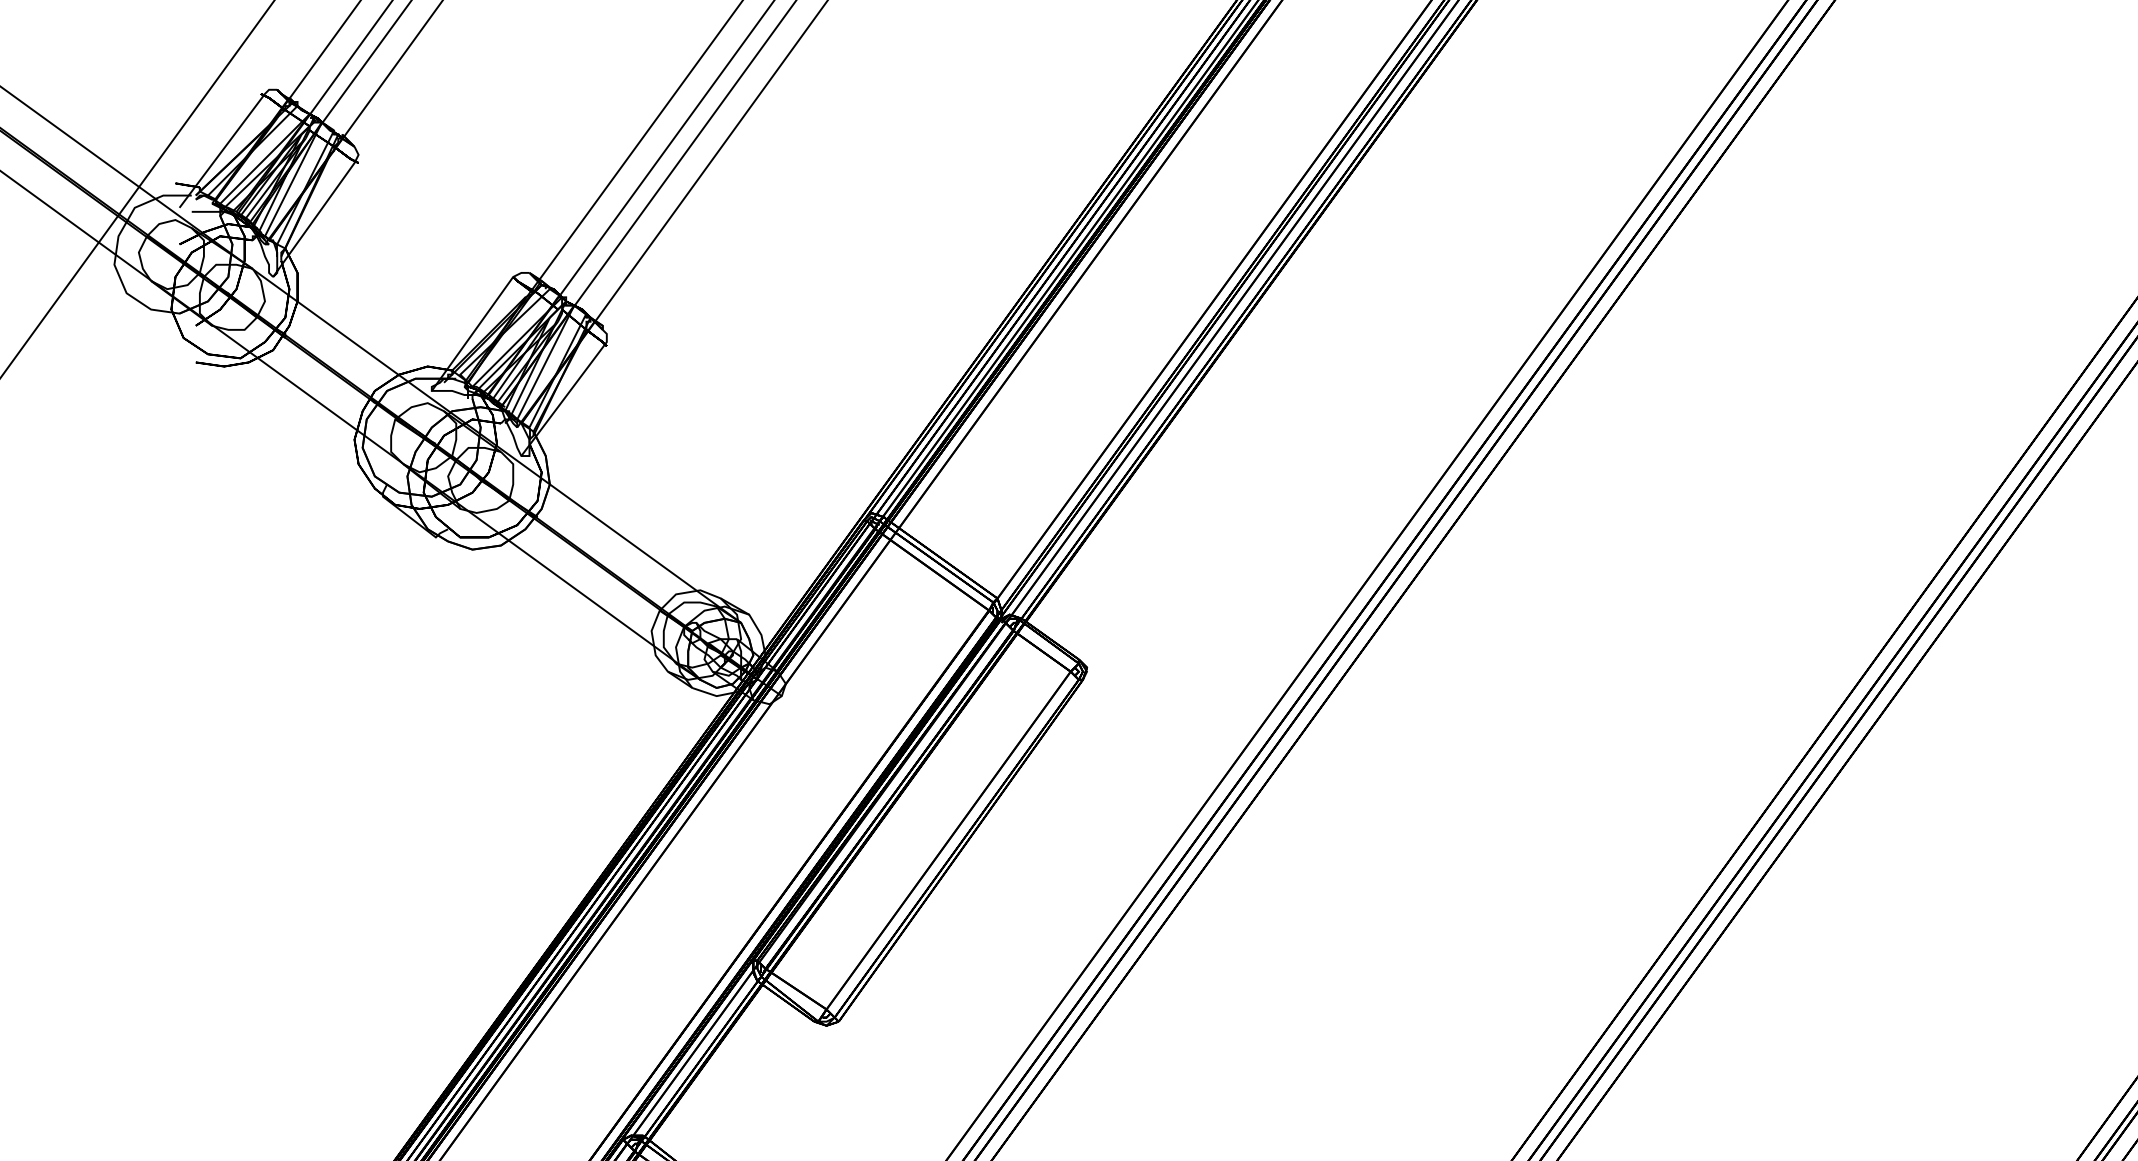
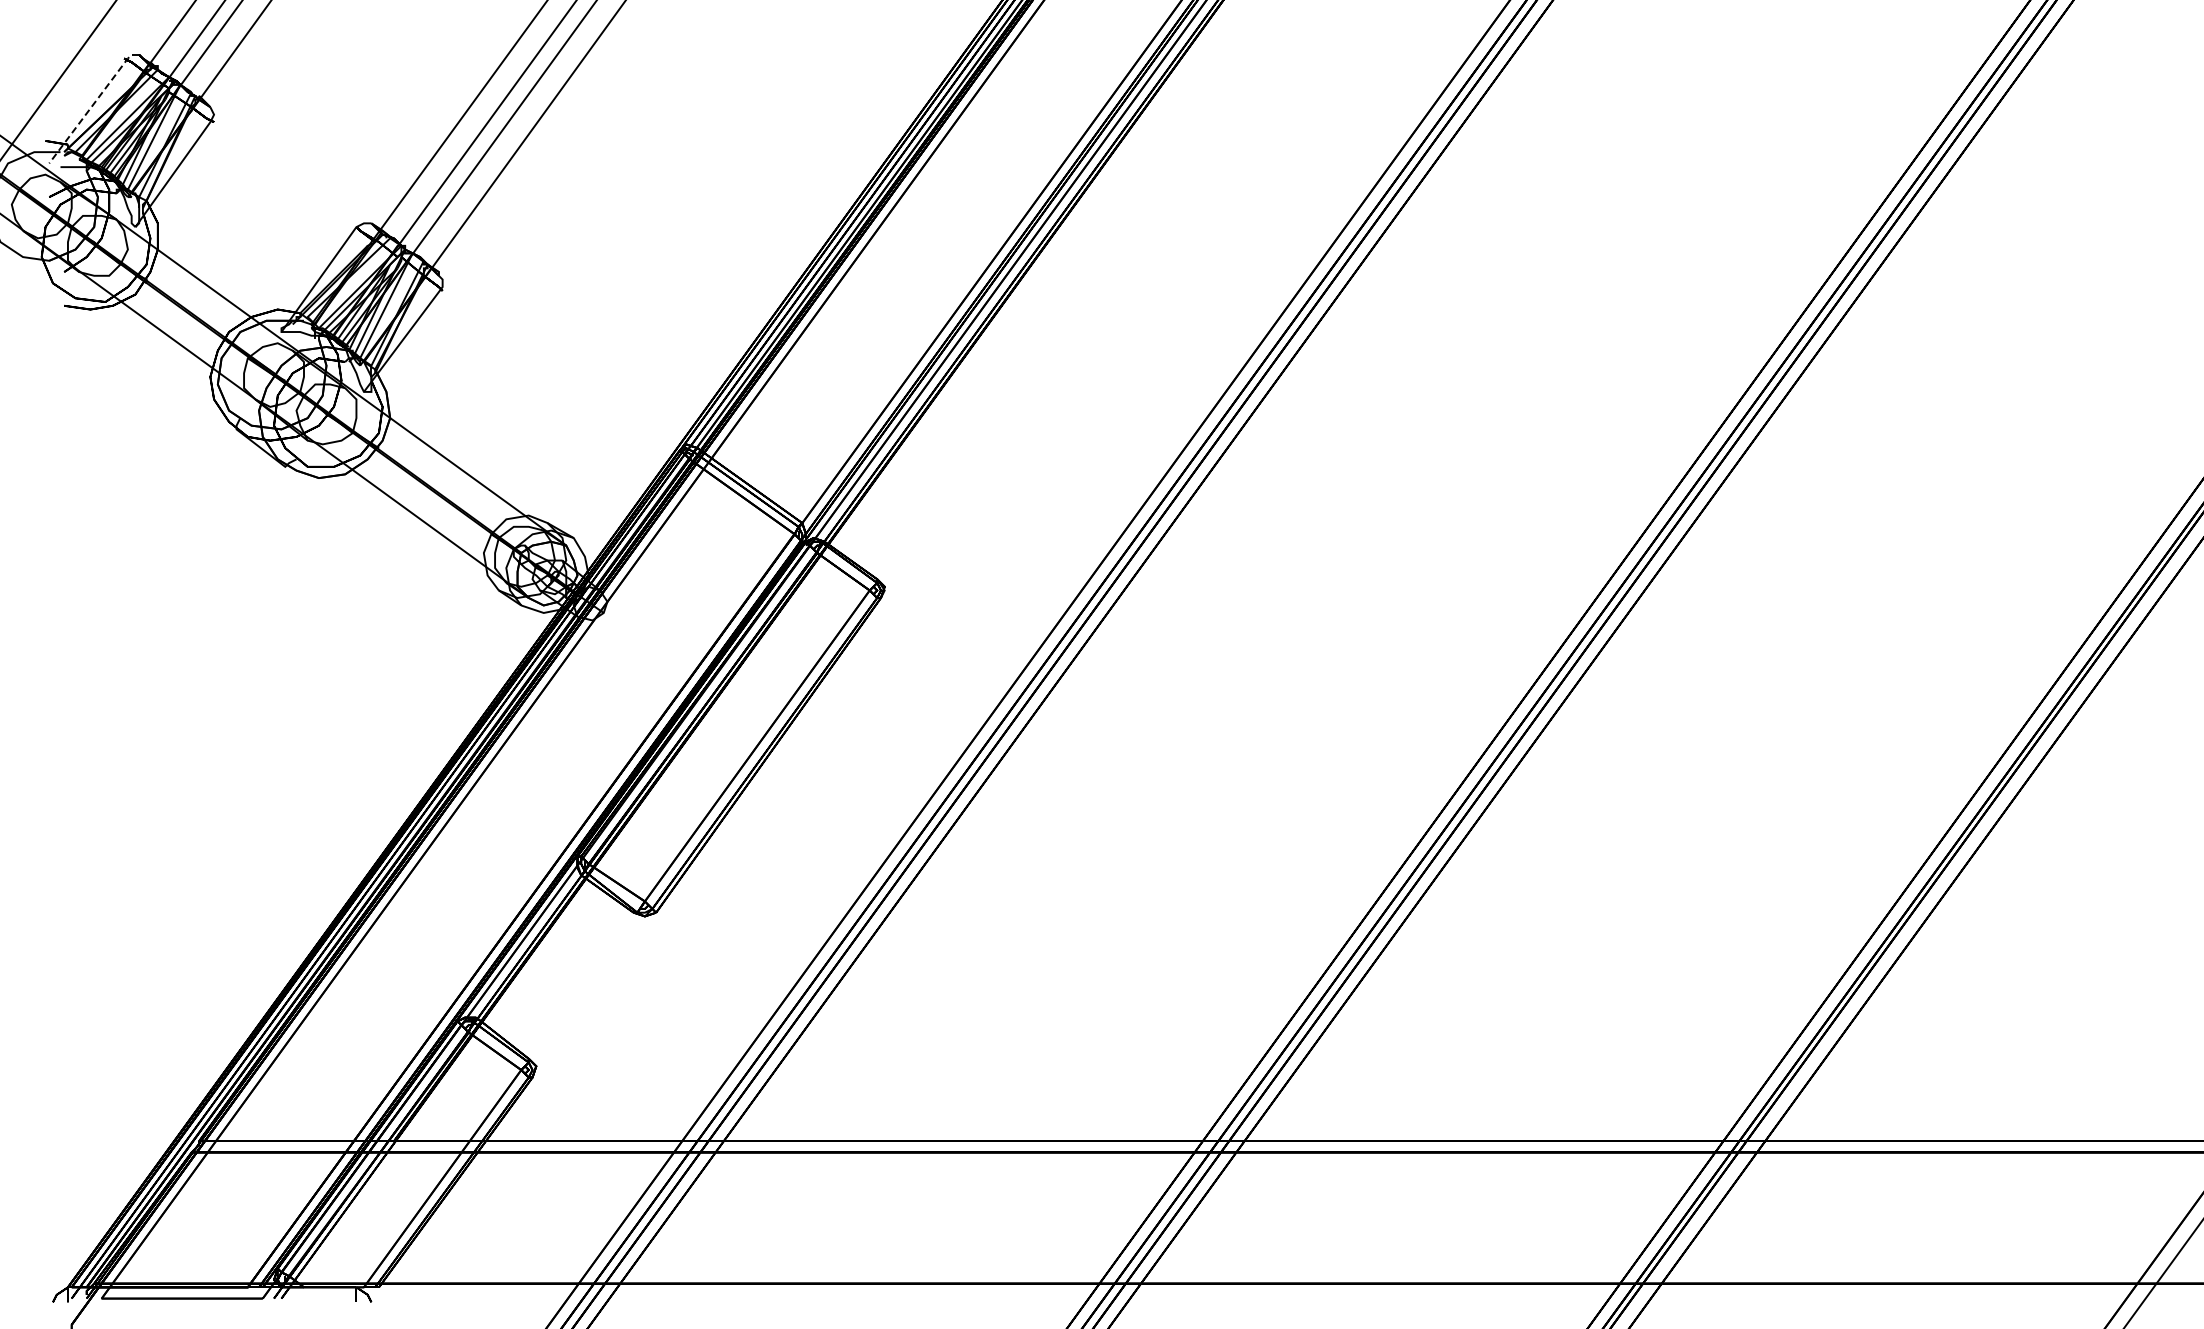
line: (227, 143) -> (93, 104), solid -> dashed

